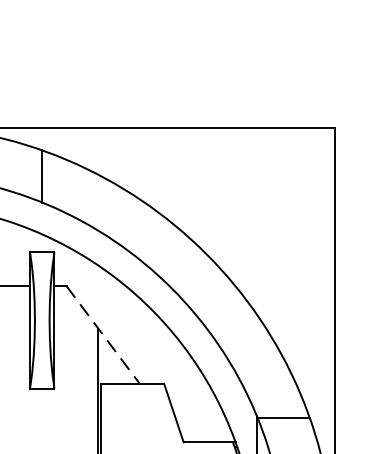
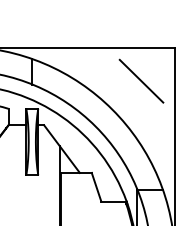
line: (266, 194) -> (141, 80), added
line: (104, 335) -> (62, 149), dashed -> solid

